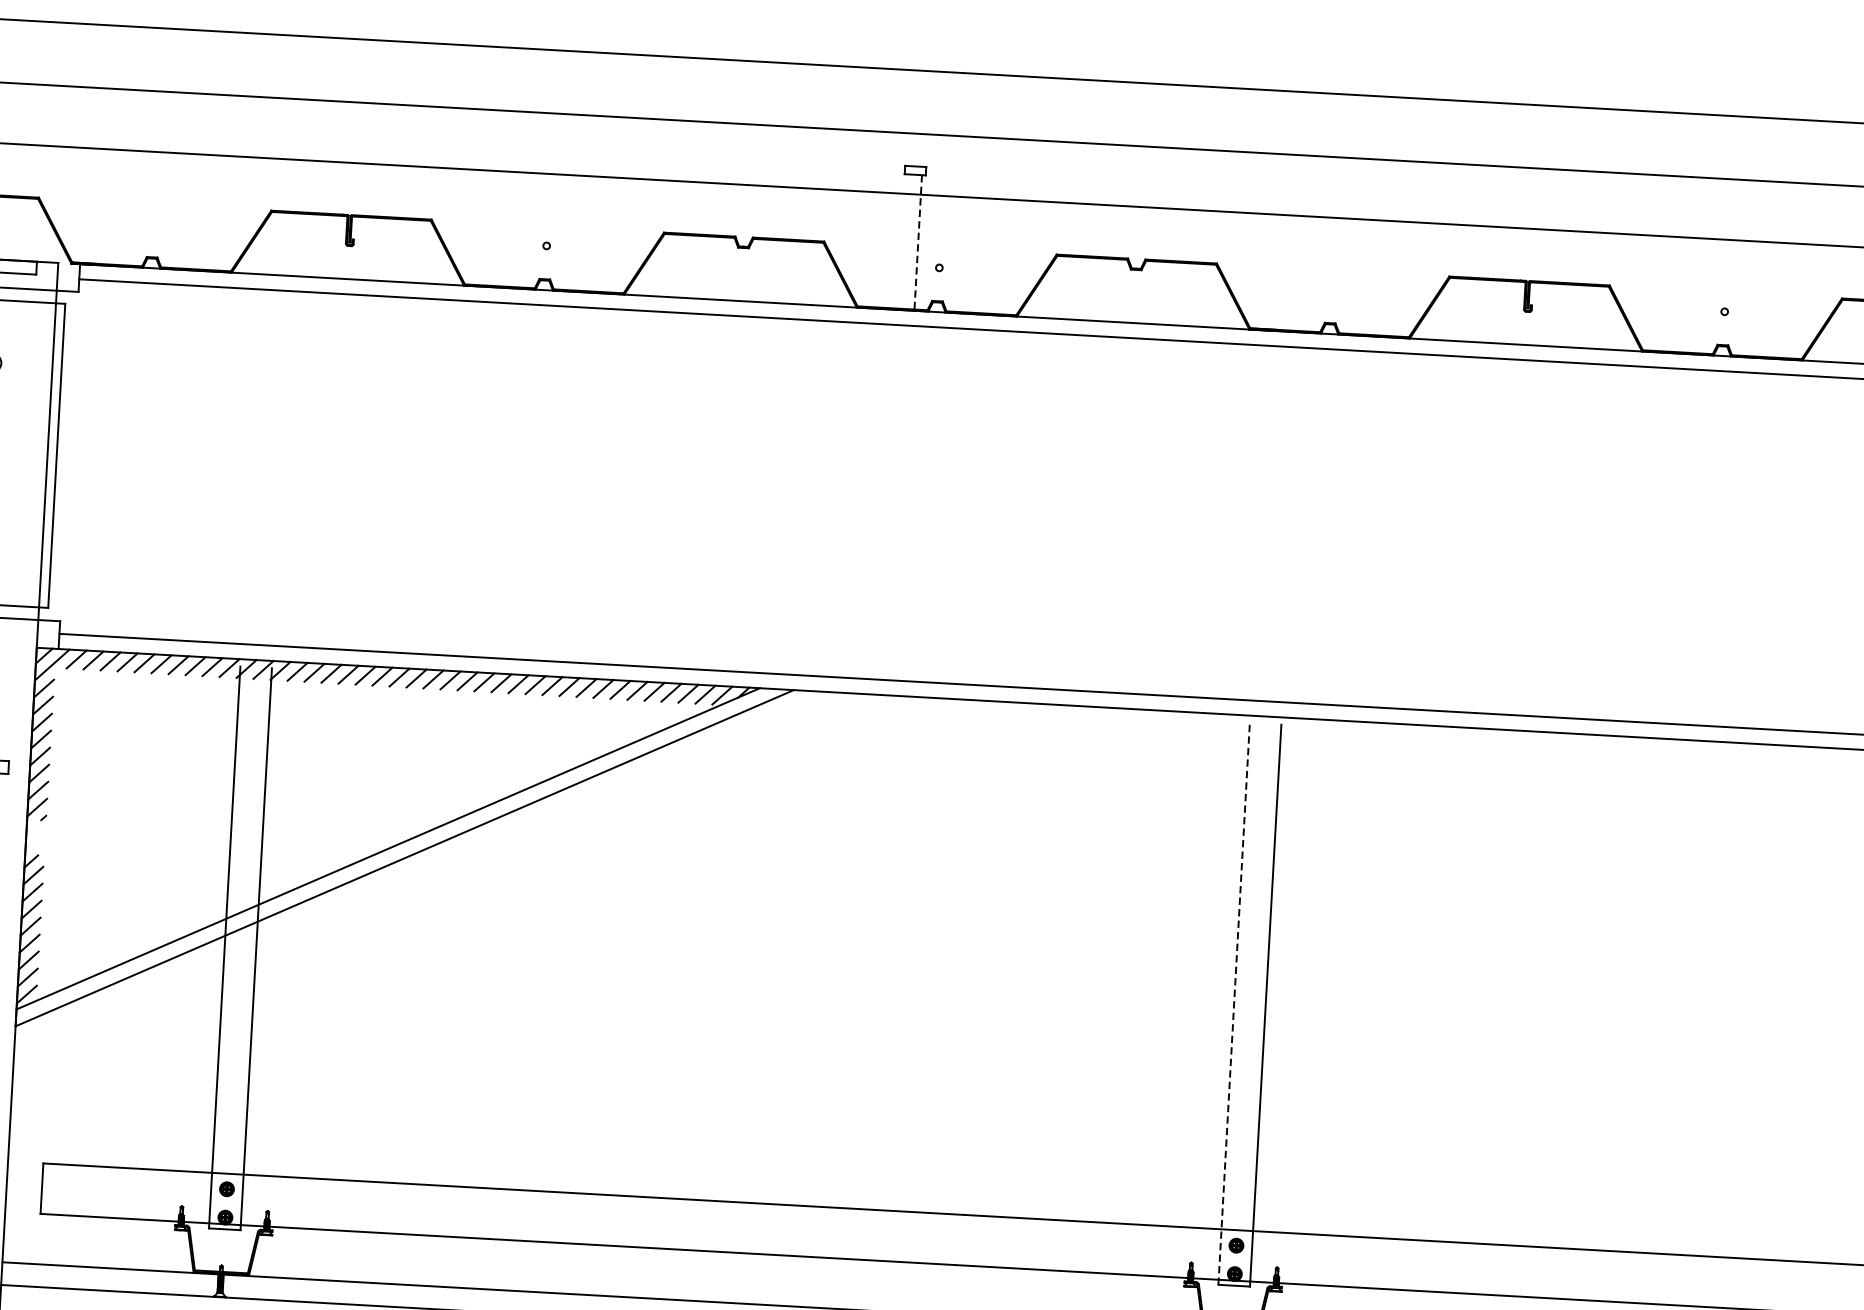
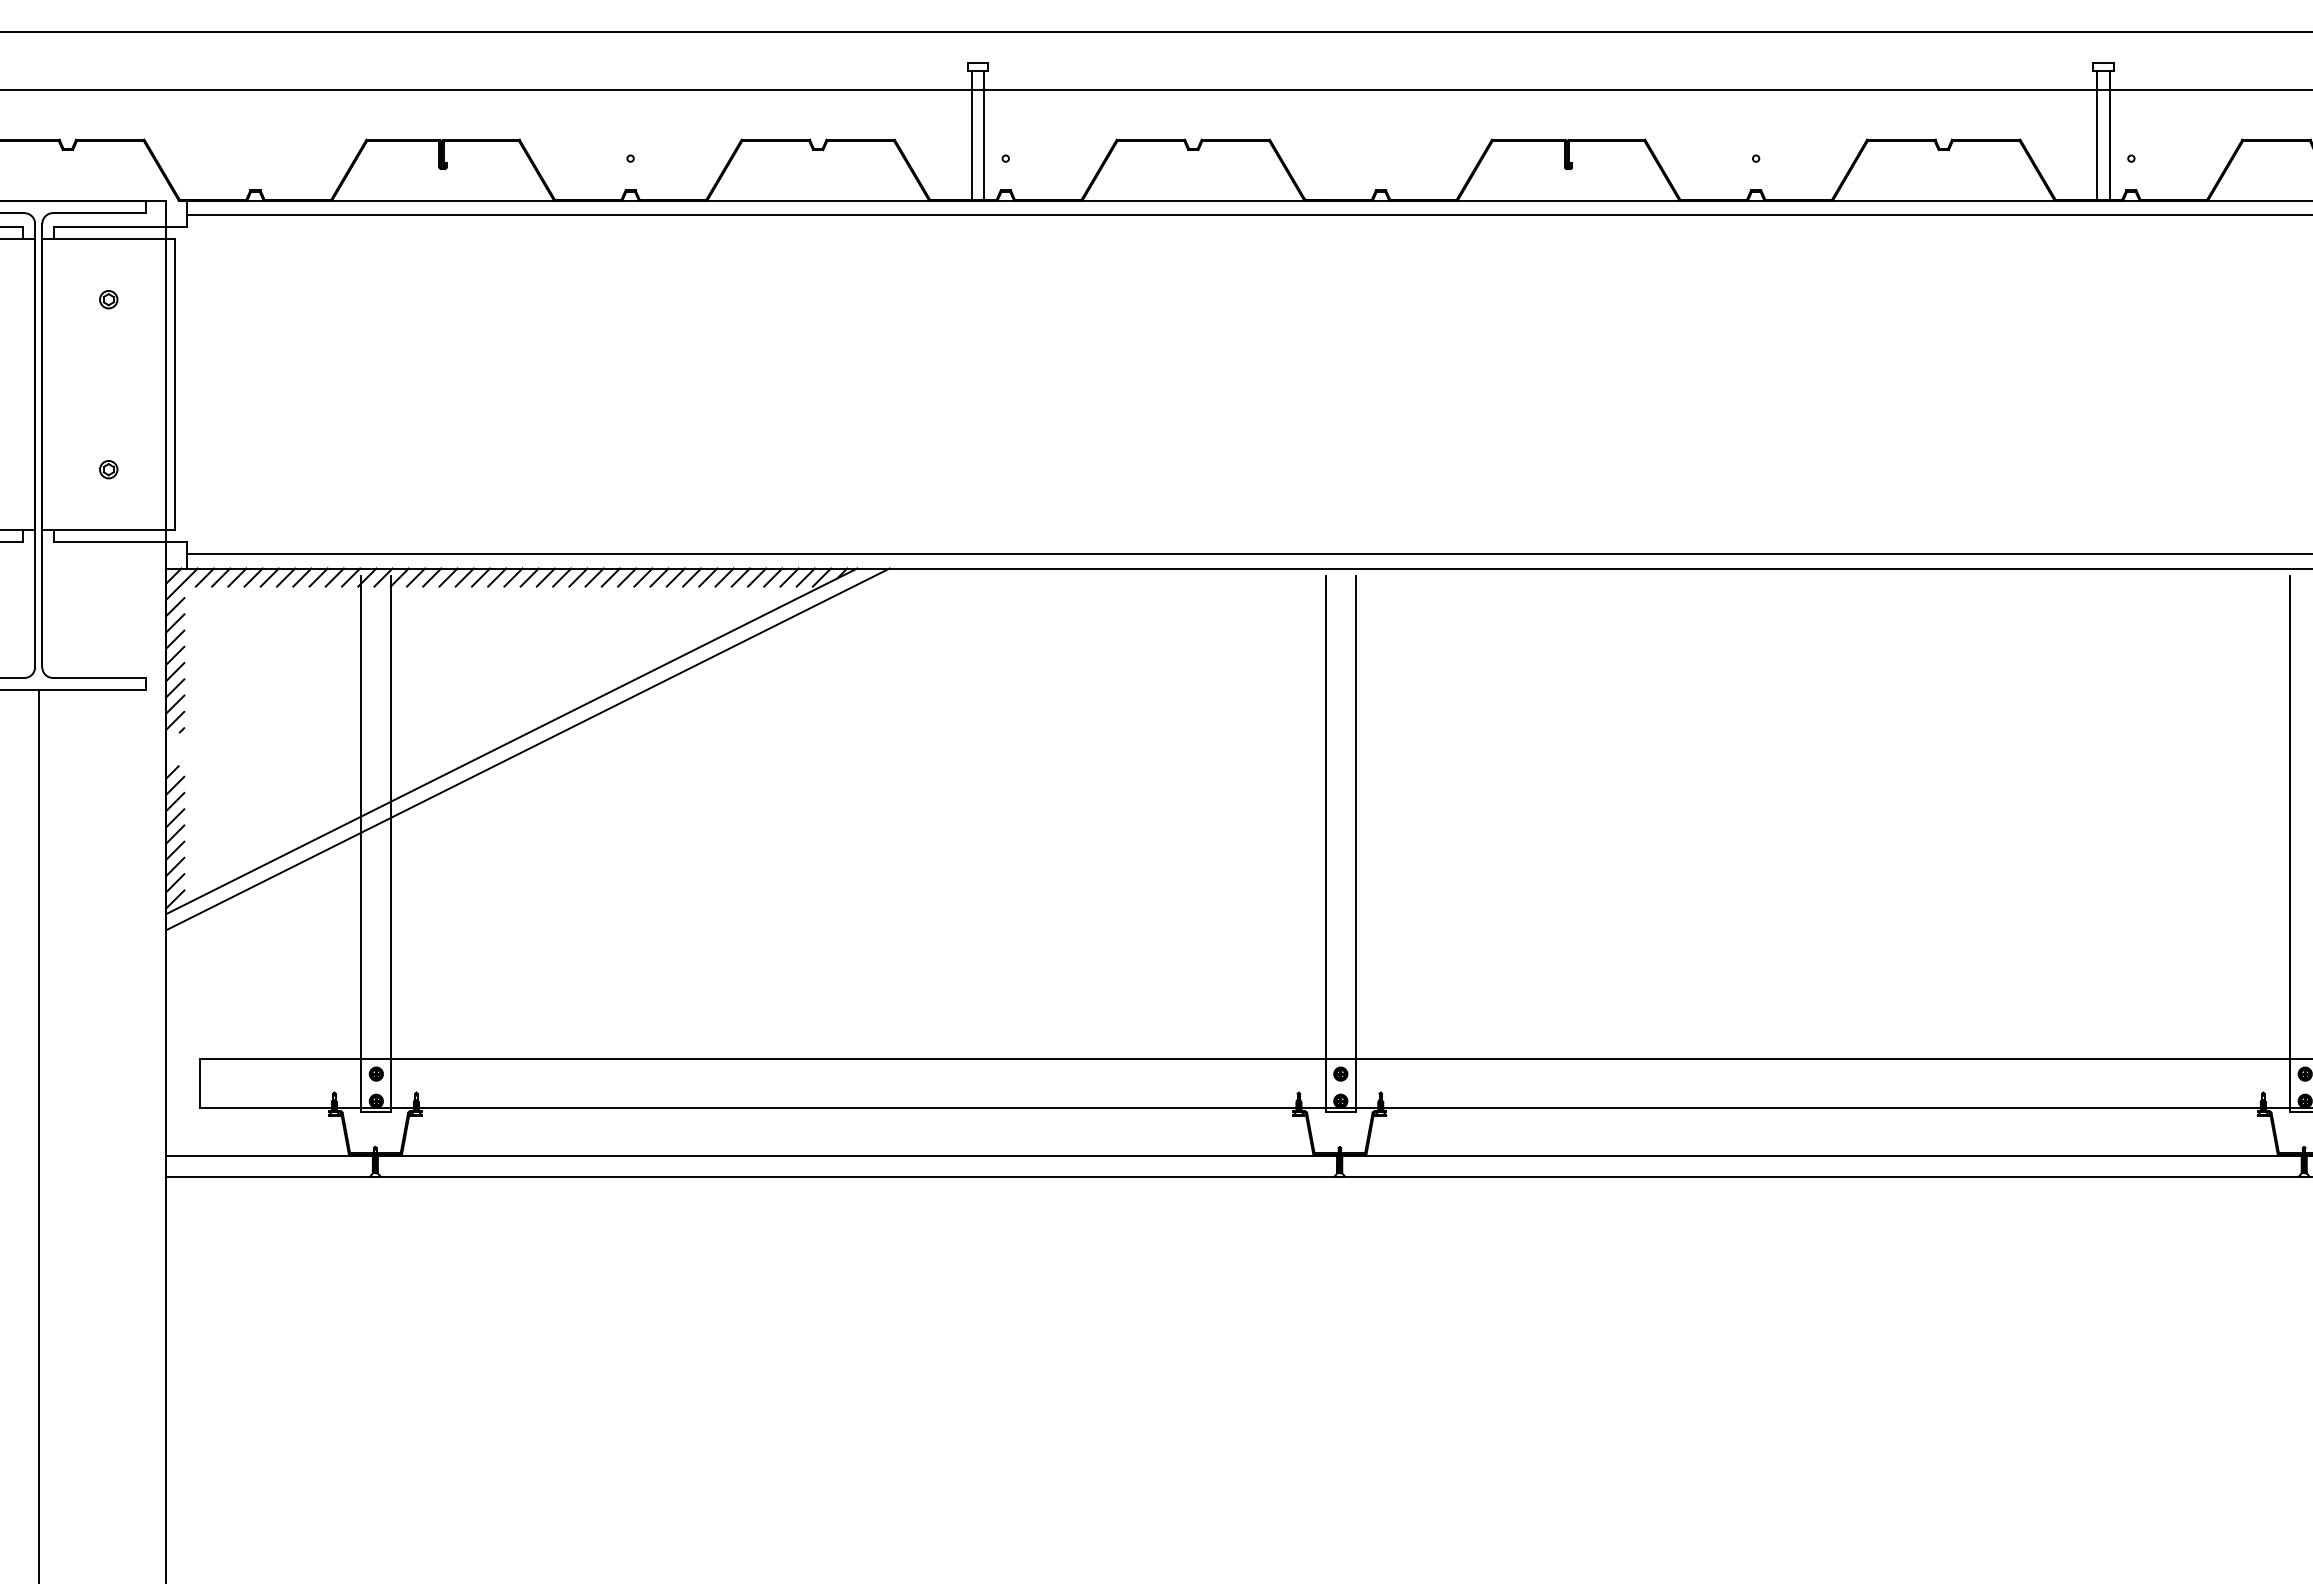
line: (904, 241) -> (971, 135), added
line: (918, 243) -> (984, 136), dashed -> solid
line: (1233, 1003) -> (1325, 843), dashed -> solid

